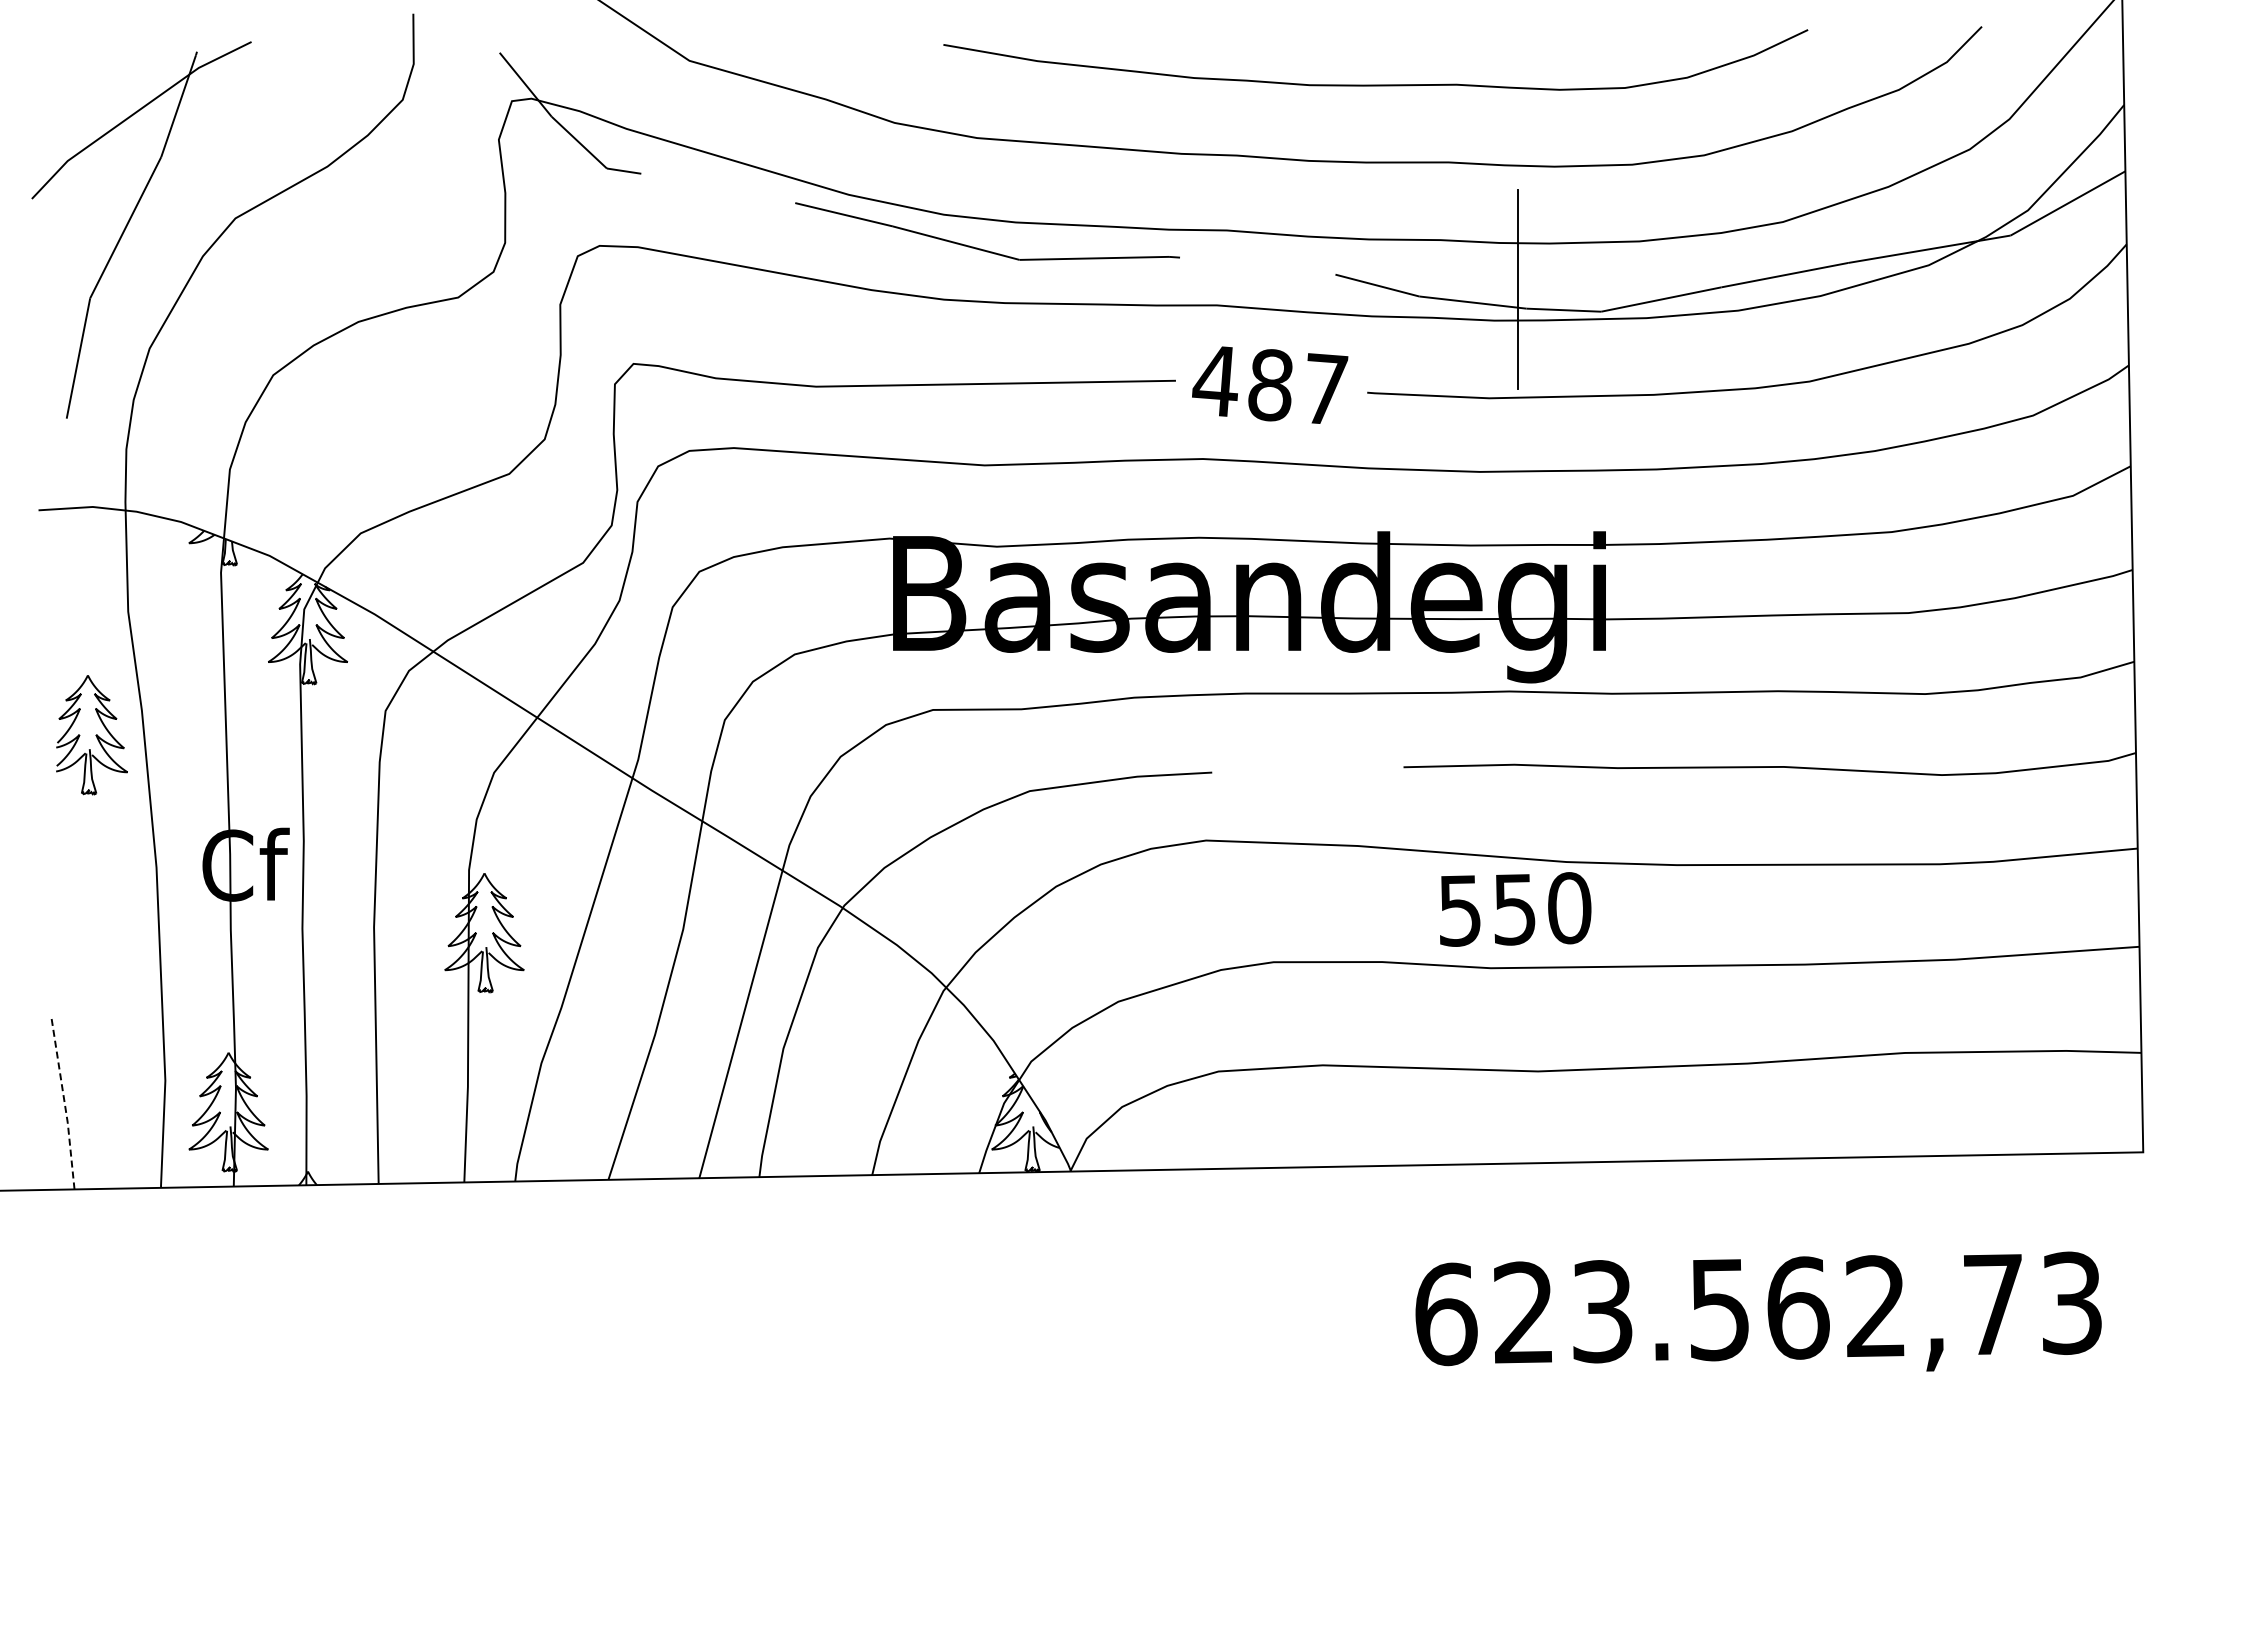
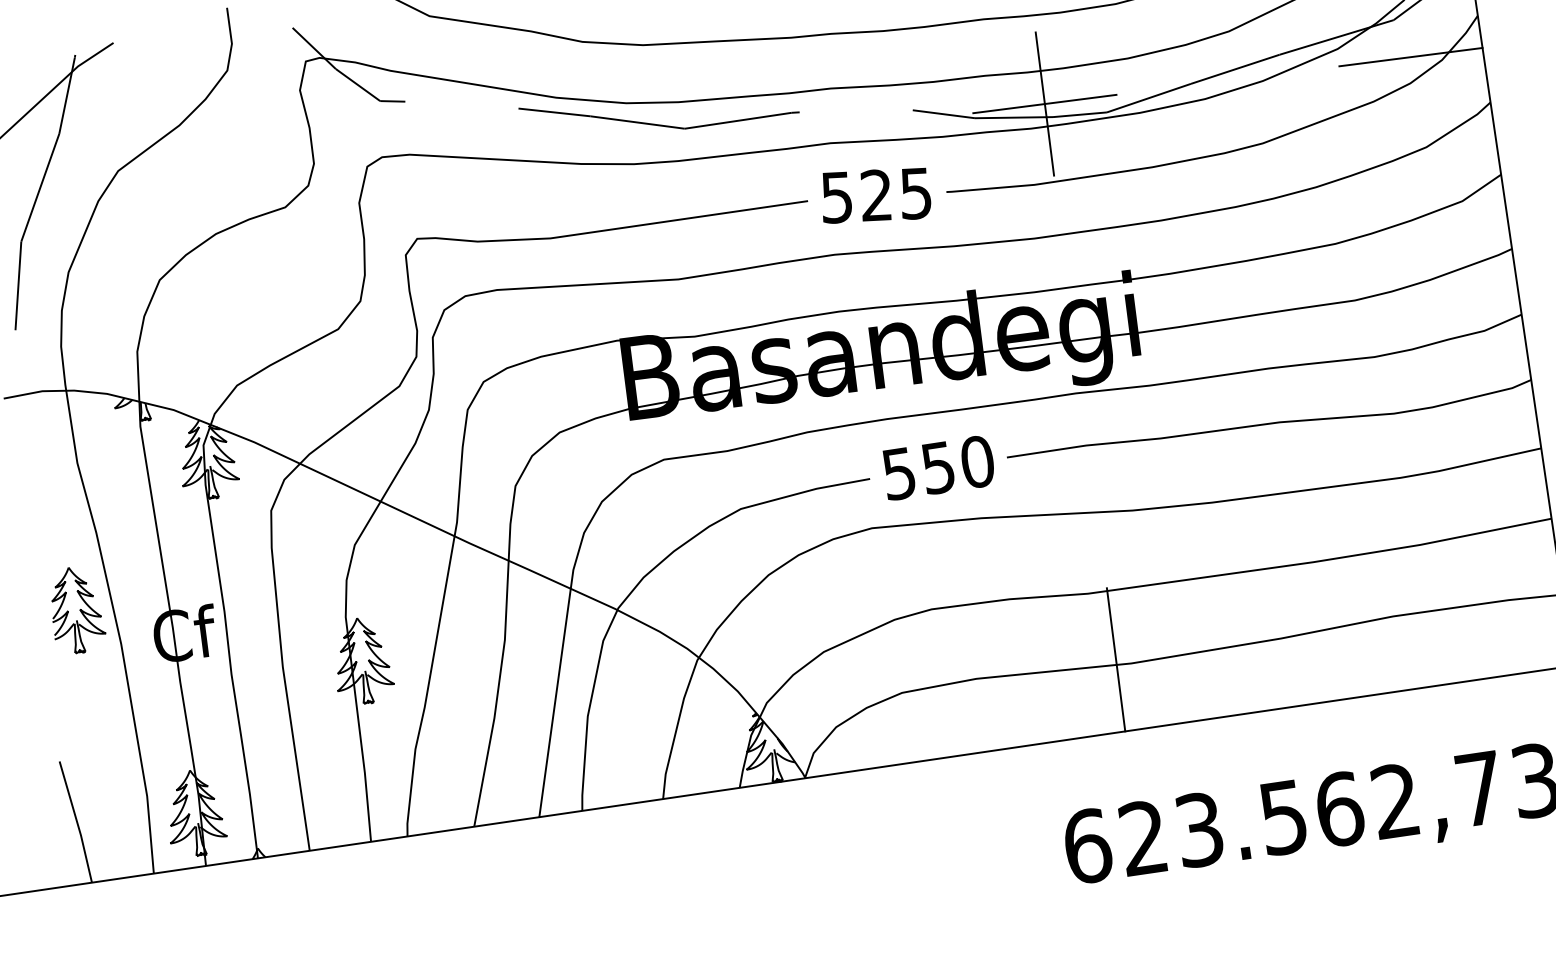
line: (1517, 289) -> (1044, 104), added
line: (2027, 289) -> (1410, 57), added
text: (1270, 384) -> (876, 195), 487 -> 525
part: (91, 735) -> (76, 610), moved
text: (1515, 909) -> (938, 467), moved
line: (1517, 1063) -> (1115, 659), added
line: (64, 1103) -> (76, 821), dashed -> solid

